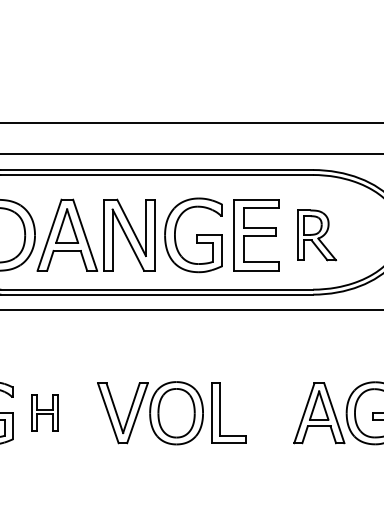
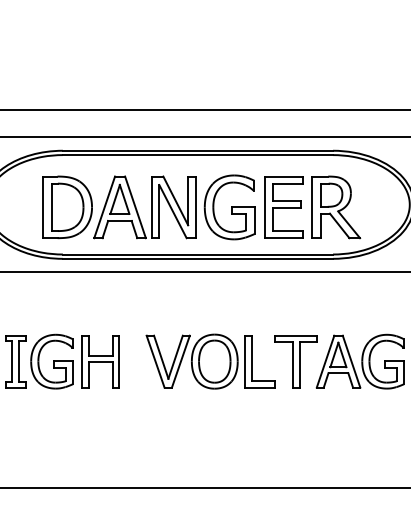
part: (316, 235) -> (336, 207), size x1.43
part: (44, 413) -> (100, 361), size x1.67
part: (269, 413) -> (295, 361), added

